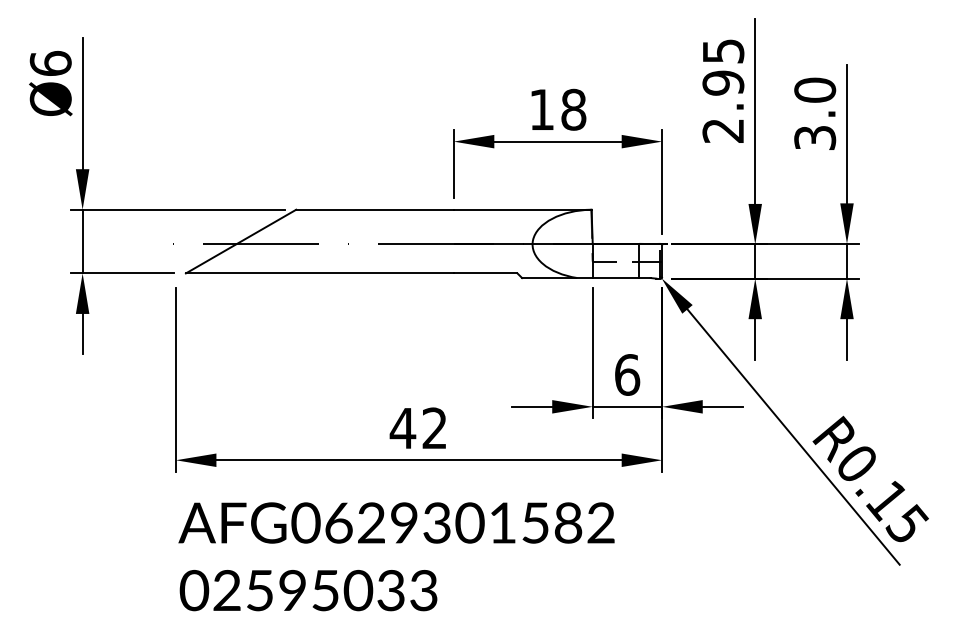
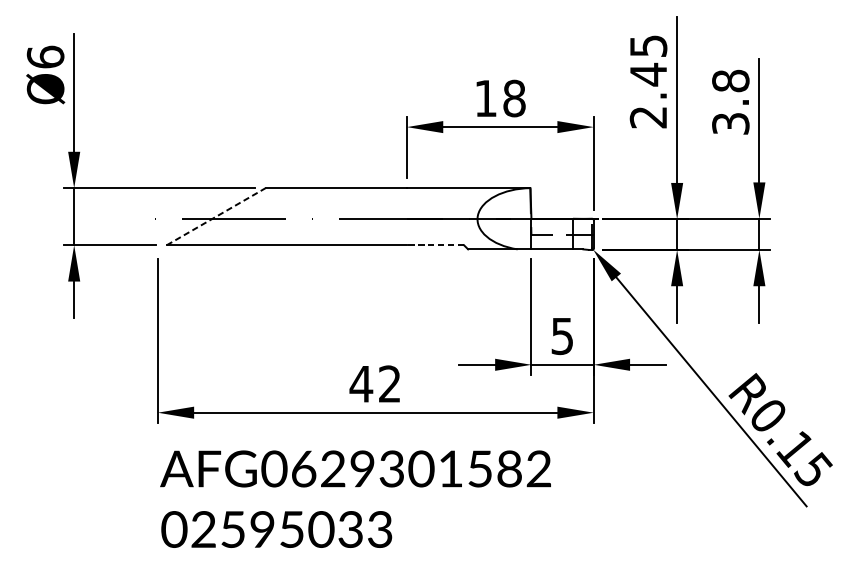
text: (723, 83) -> (648, 74), 2.95 -> 2.45
text: (814, 89) -> (730, 80), 3.0 -> 3.8
line: (241, 241) -> (216, 216), solid -> dashed
line: (485, 273) -> (435, 245), solid -> dashed
text: (627, 374) -> (562, 335), 6 -> 5

